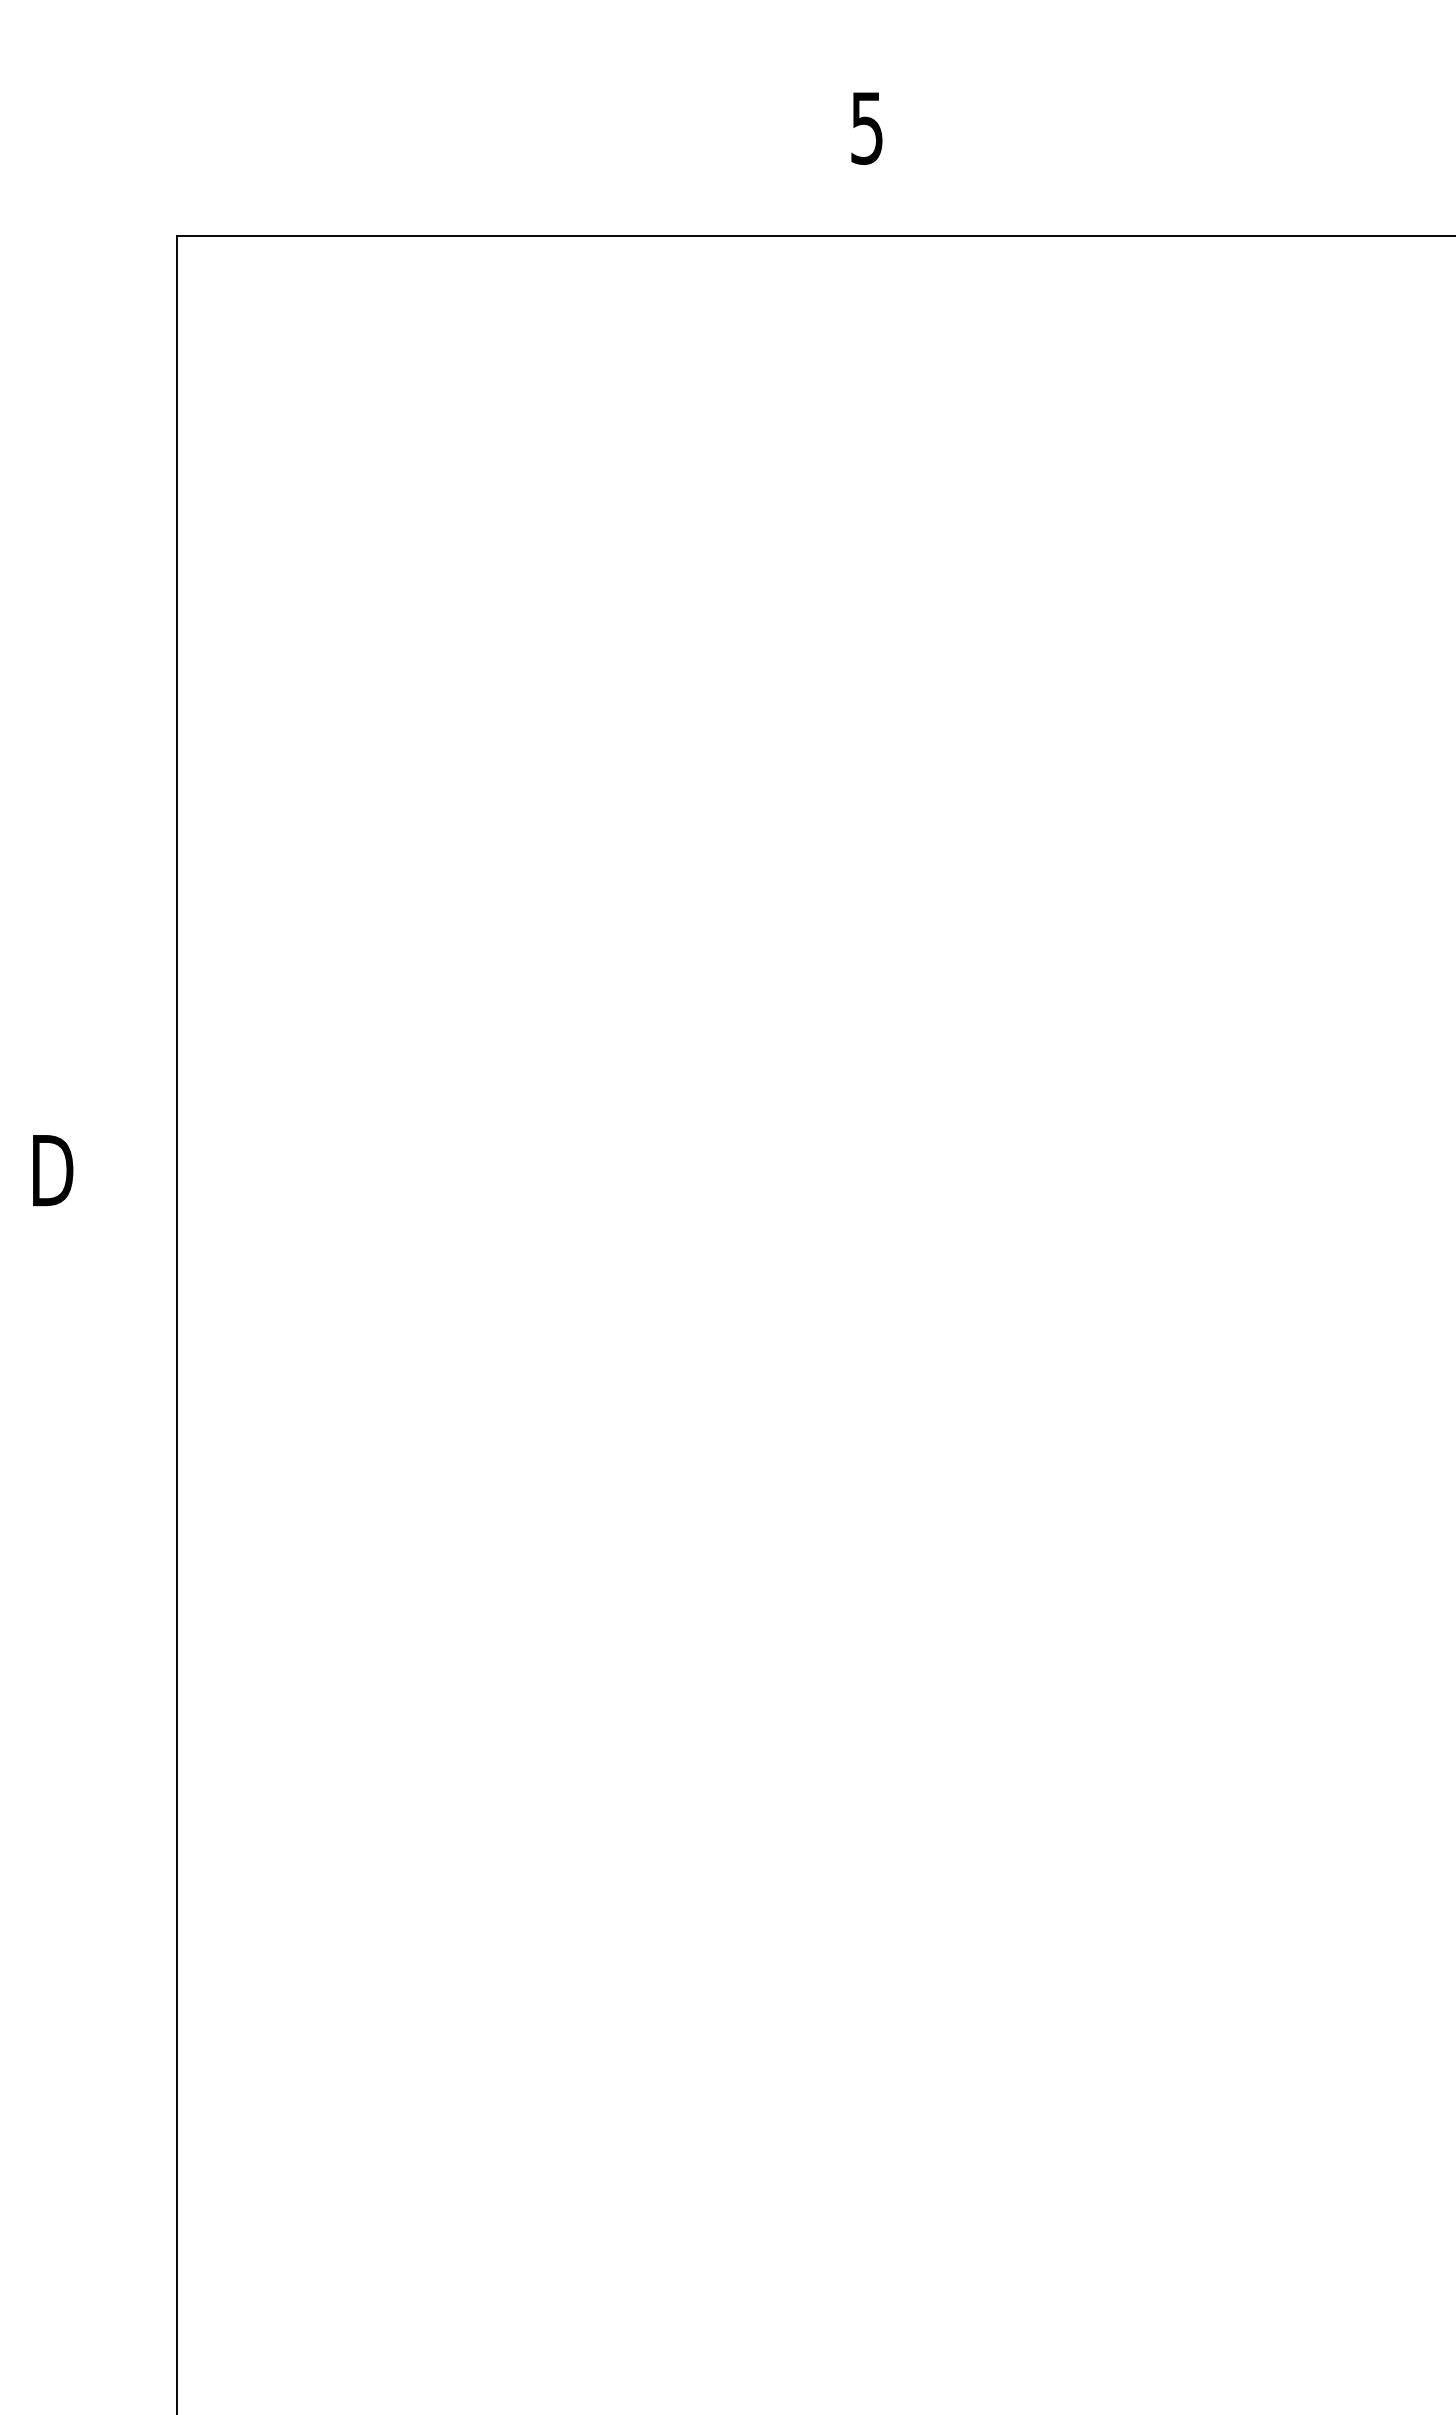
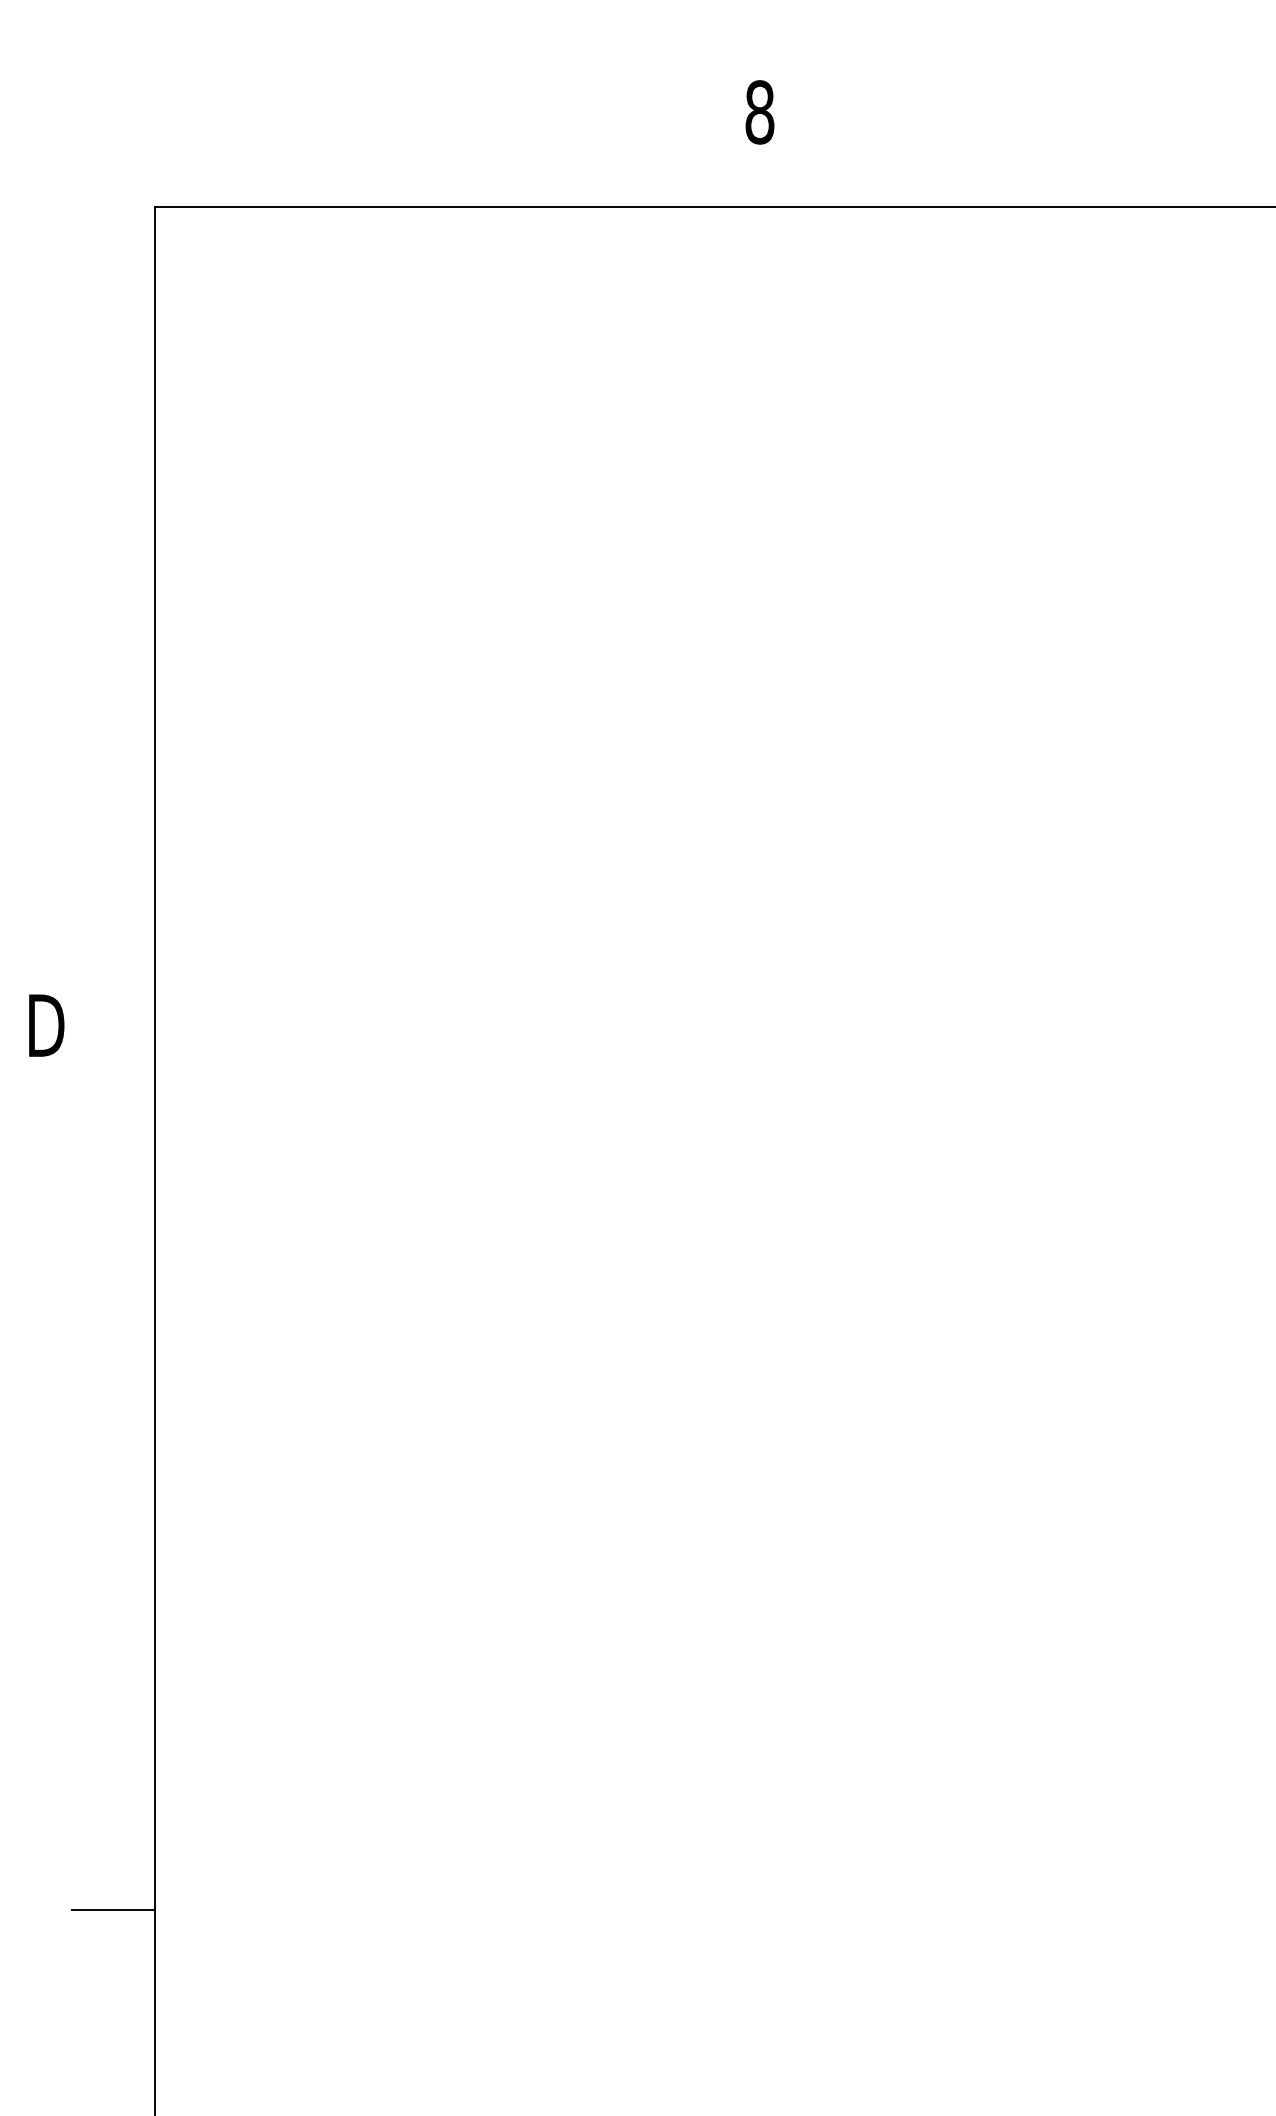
text: (866, 127) -> (759, 111), 5 -> 8
line: (128, 2180) -> (112, 1910), added

